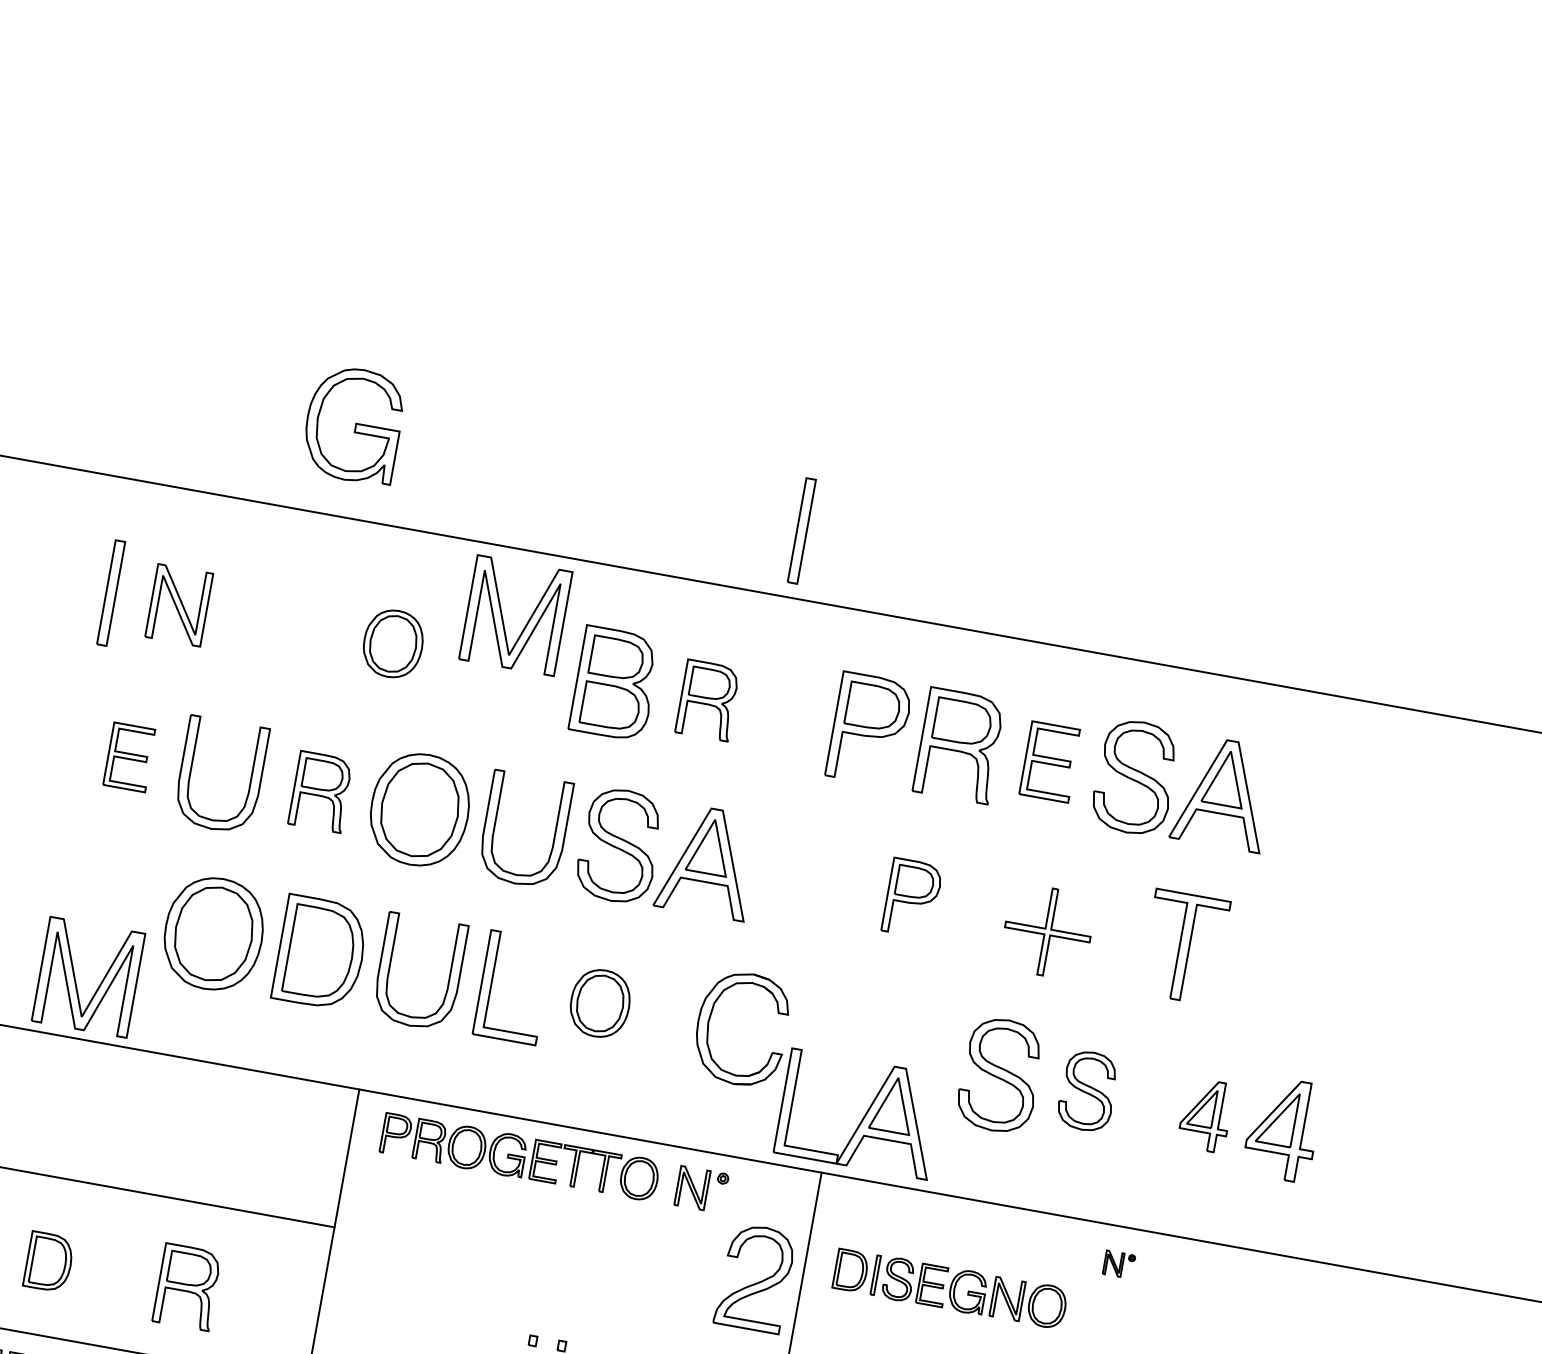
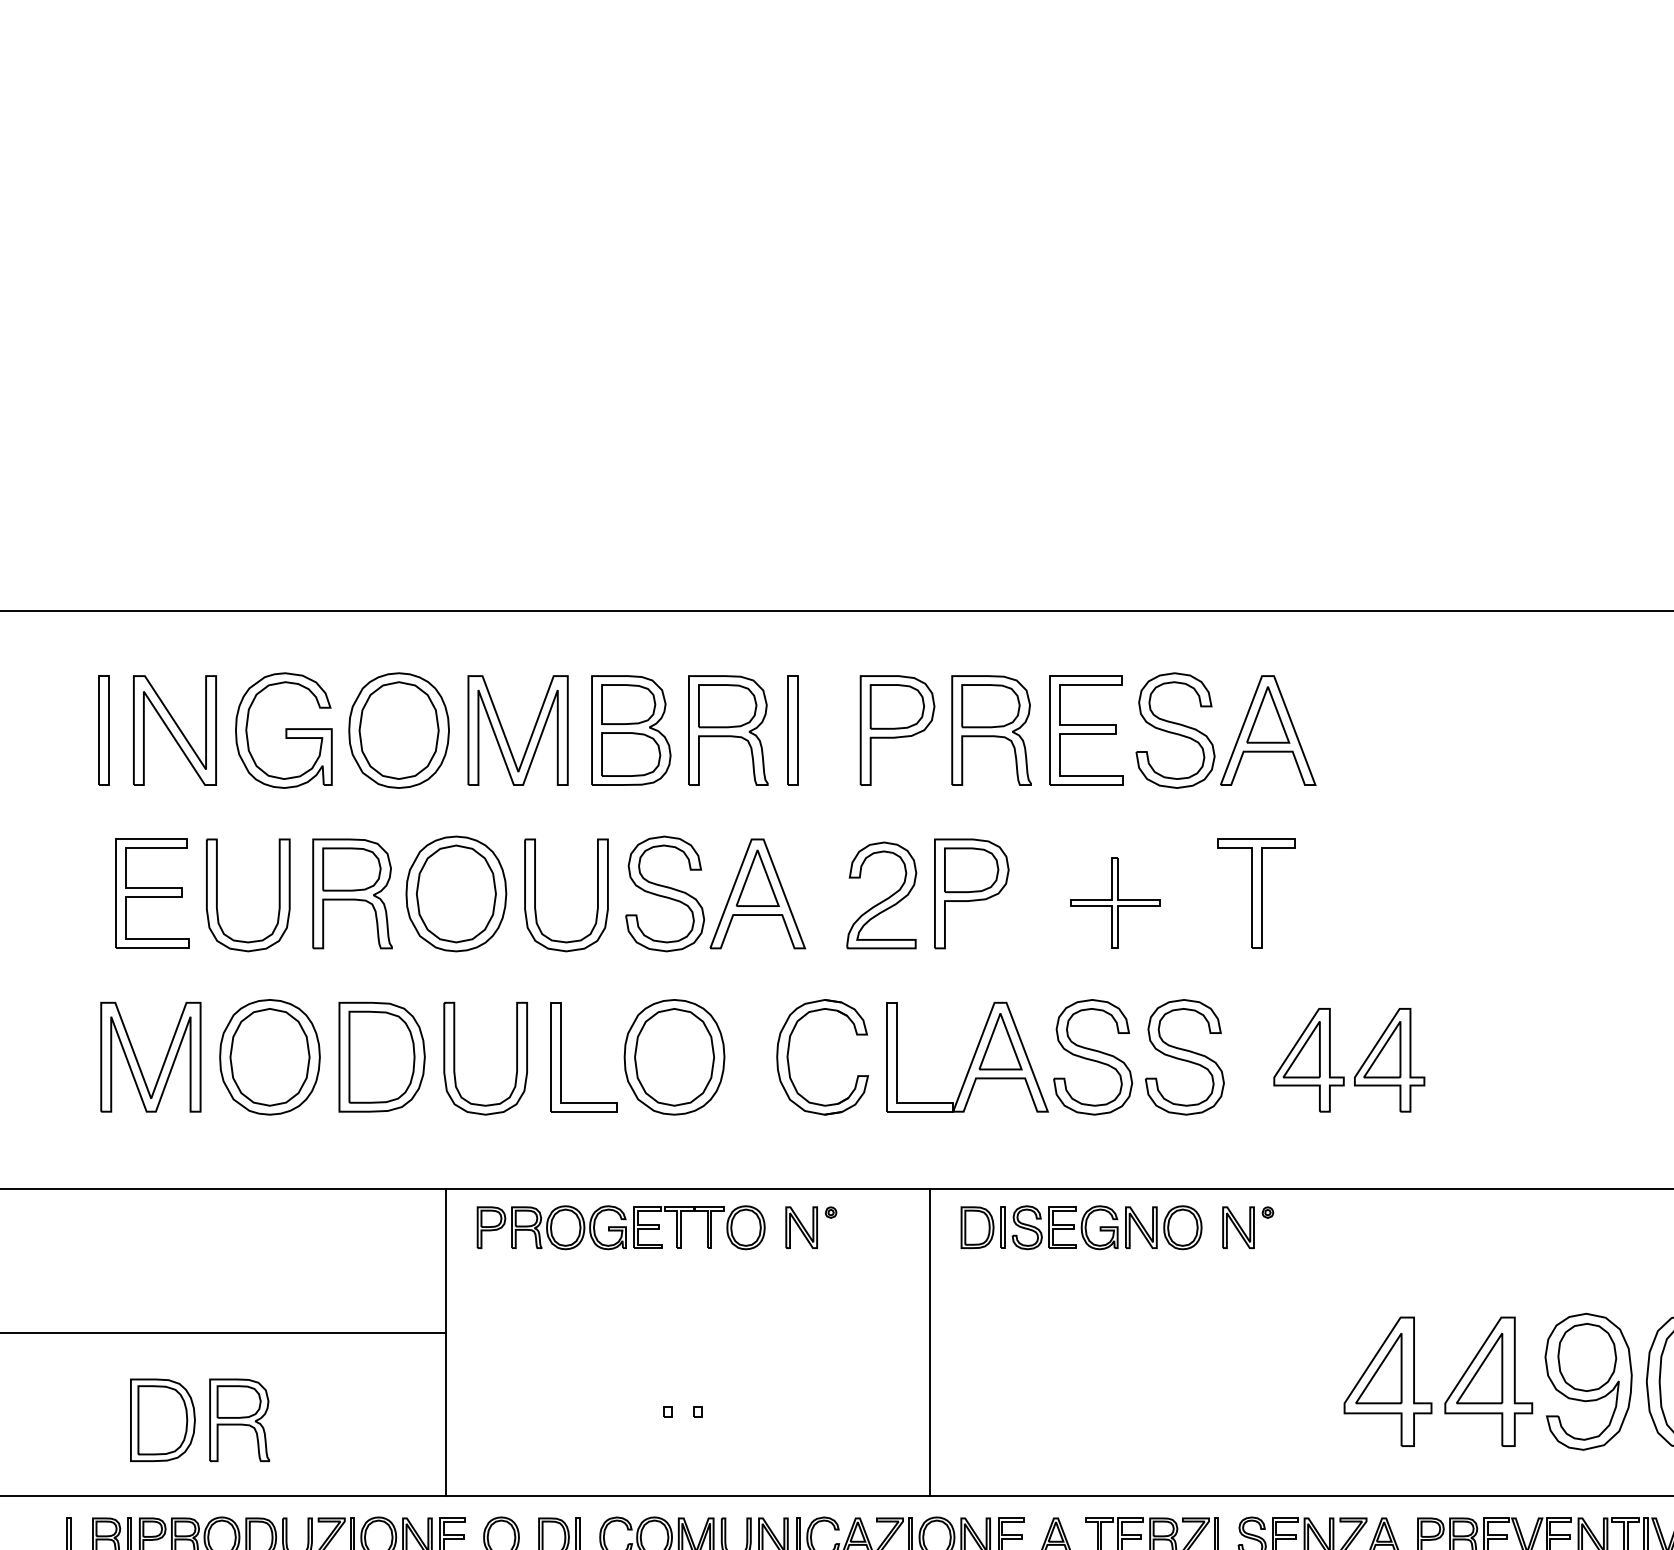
part: (353, 424) -> (283, 730), moved
part: (801, 530) -> (792, 730), moved
part: (178, 605) -> (174, 730), size x1.43
part: (503, 619) -> (506, 736), moved
part: (392, 643) -> (398, 730), size x1.67
part: (708, 700) -> (728, 730), size x1.43
part: (129, 757) -> (152, 893), size x1.67
part: (1050, 762) -> (1086, 730), size x1.43
part: (320, 791) -> (352, 893), size x1.43
part: (912, 897) -> (971, 893), size x1.43
part: (75, 979) -> (138, 1061), moved
part: (600, 1003) -> (674, 1057), size x1.67
part: (1087, 1091) -> (1184, 1057), size x1.43
part: (859, 1113) -> (967, 1056), moved
part: (1205, 1115) -> (1308, 1060), size x1.43
part: (48, 1261) -> (162, 1419), size x1.43
part: (1119, 1264) -> (1248, 1227), size x1.67
part: (755, 1278) -> (881, 895), moved
part: (187, 1286) -> (239, 1419), moved
part: (950, 1288) -> (1081, 1227), moved

